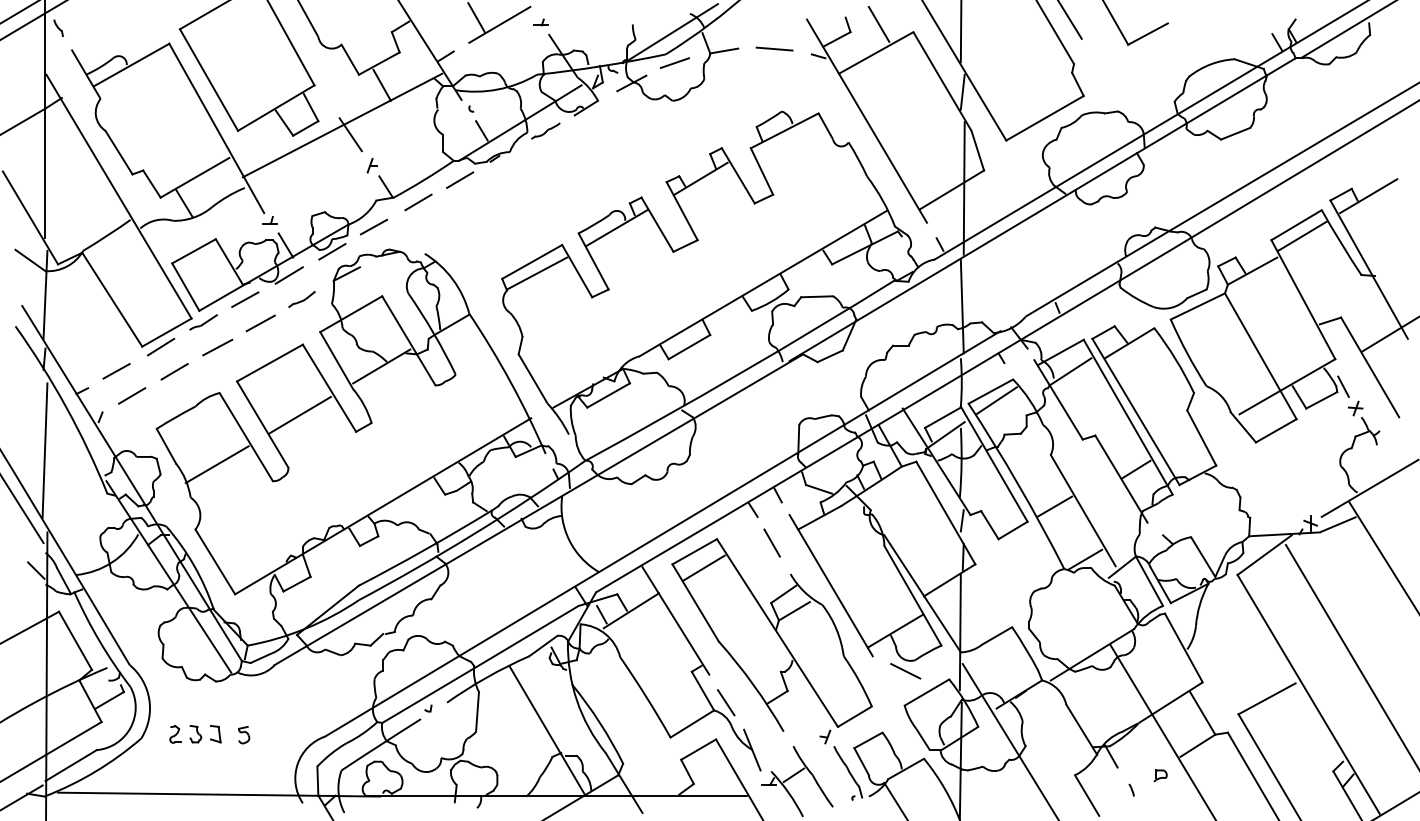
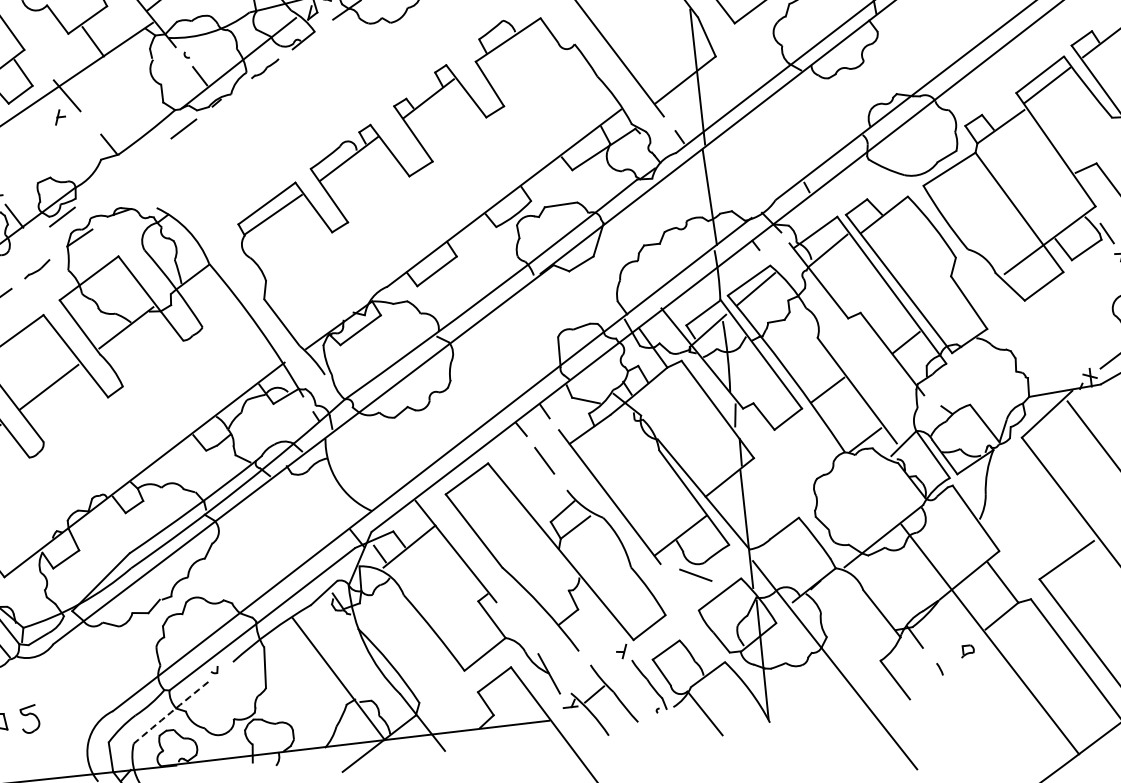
part: (371, 165) -> (59, 117), moved
line: (418, 202) -> (144, 156), removed
line: (373, 226) -> (101, 186), removed
line: (288, 275) -> (20, 246), removed
line: (703, 567) -> (477, 493), removed
line: (725, 702) -> (516, 628), removed
part: (244, 735) -> (30, 719), size x1.6
arc: (381, 744) -> (171, 712), solid -> dashed

